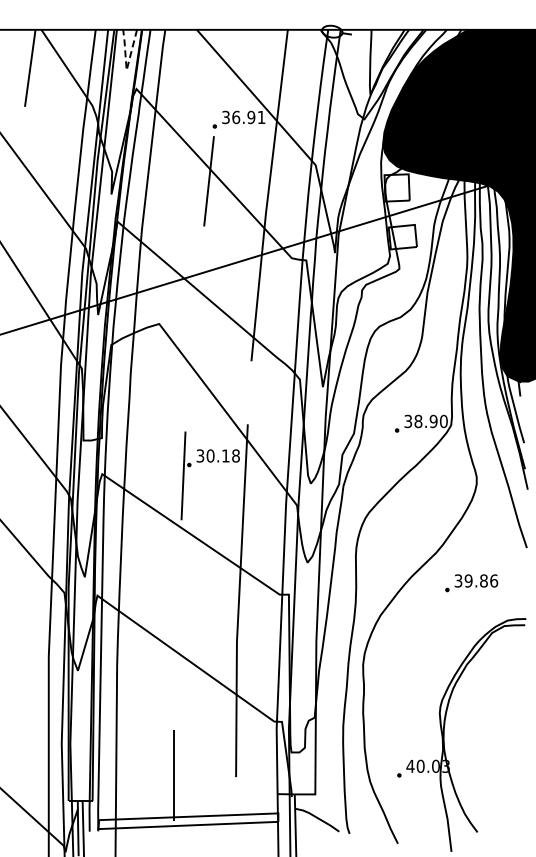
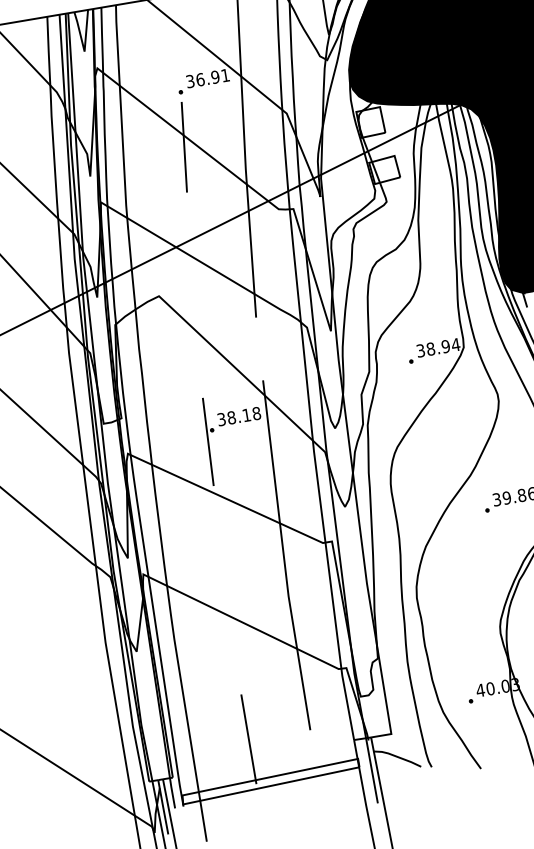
line: (126, 70) -> (84, 51), dashed -> solid
text: (443, 421) -> (455, 344), 38.90 -> 38.94
text: (210, 455) -> (231, 417), 30.18 -> 38.18

